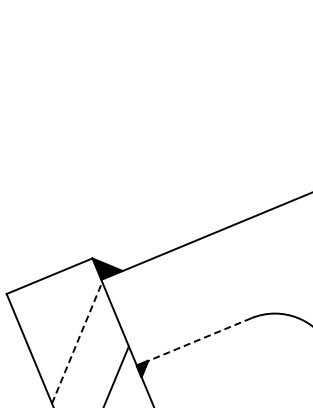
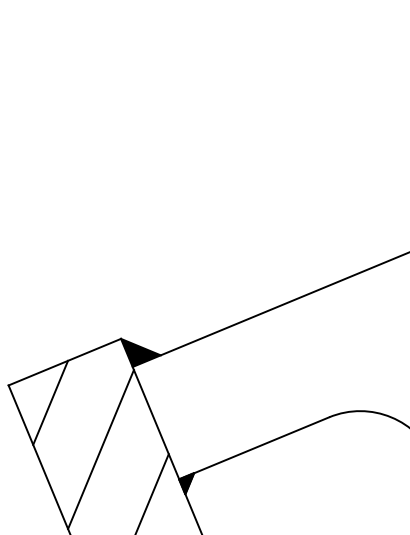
line: (38, 307) -> (50, 403), added
line: (77, 342) -> (101, 449), dashed -> solid
line: (194, 342) -> (254, 449), dashed -> solid

